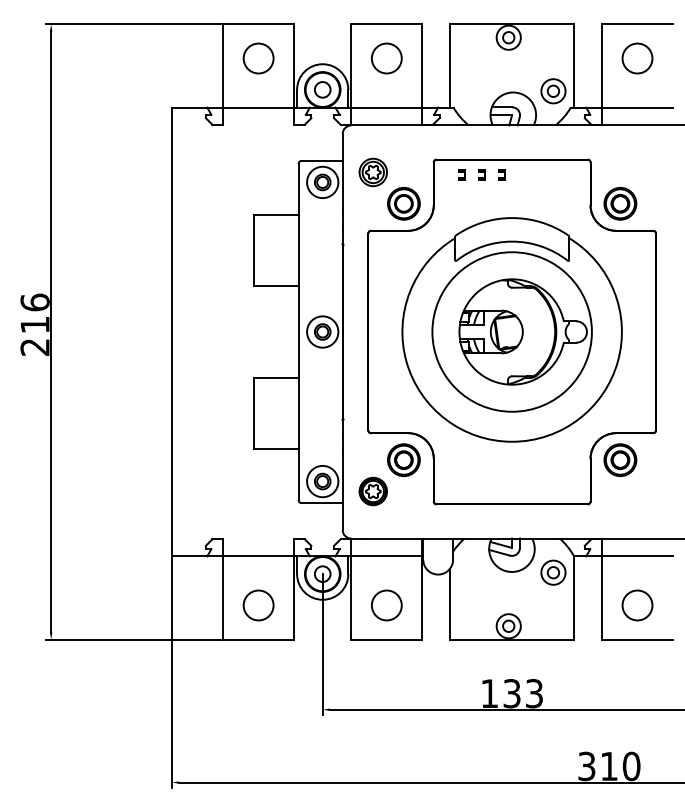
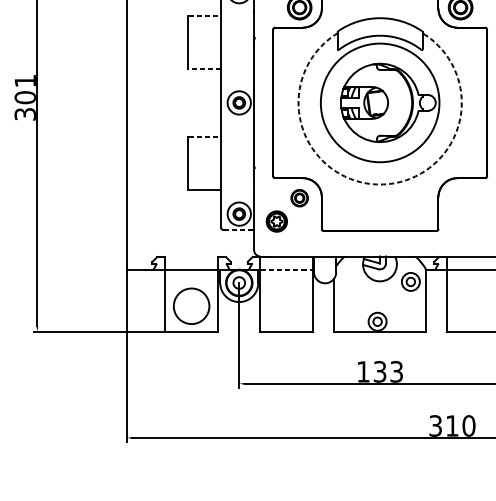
line: (276, 215) -> (204, 16), solid -> dashed
line: (275, 286) -> (204, 69), solid -> dashed
text: (34, 324) -> (24, 97), 216 -> 301
line: (276, 377) -> (204, 136), solid -> dashed
arc: (512, 441) -> (380, 184), solid -> dashed
part: (403, 459) -> (299, 197), size x0.7
part: (620, 459) -> (460, 197), removed
line: (321, 502) -> (238, 229), solid -> dashed
line: (386, 556) -> (286, 269), solid -> dashed
circle: (258, 605) -> (191, 306), size x1.6
circle: (386, 605) -> (286, 306), removed
circle: (637, 605) -> (473, 306), removed

